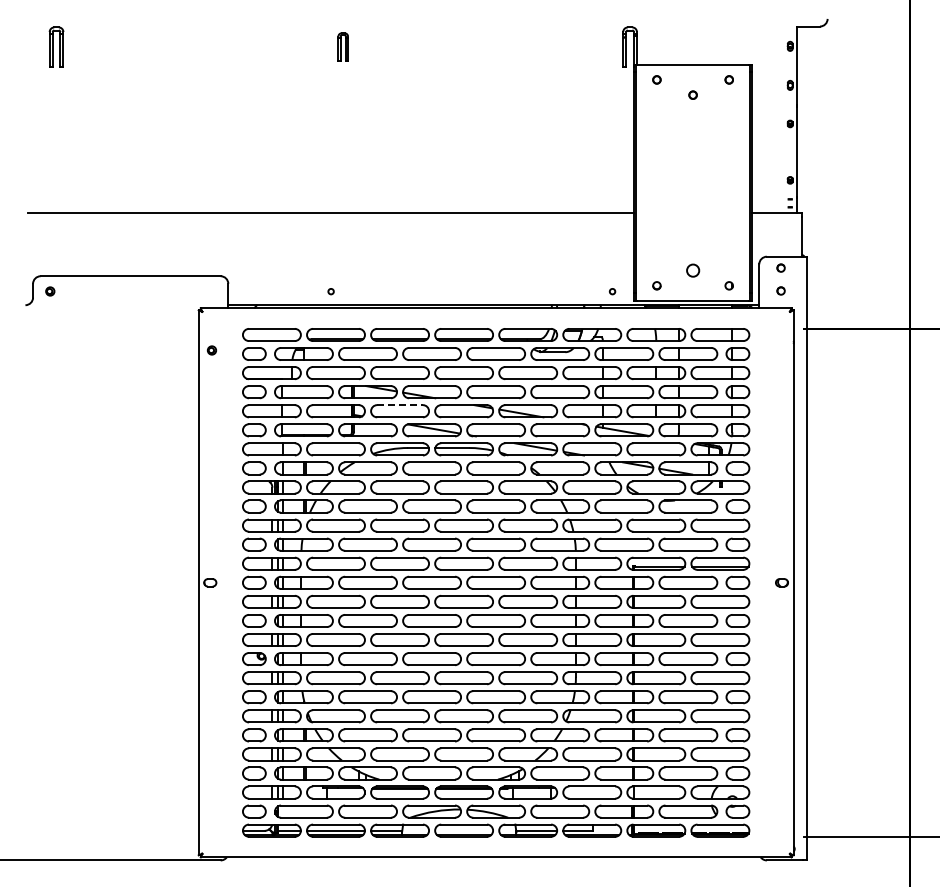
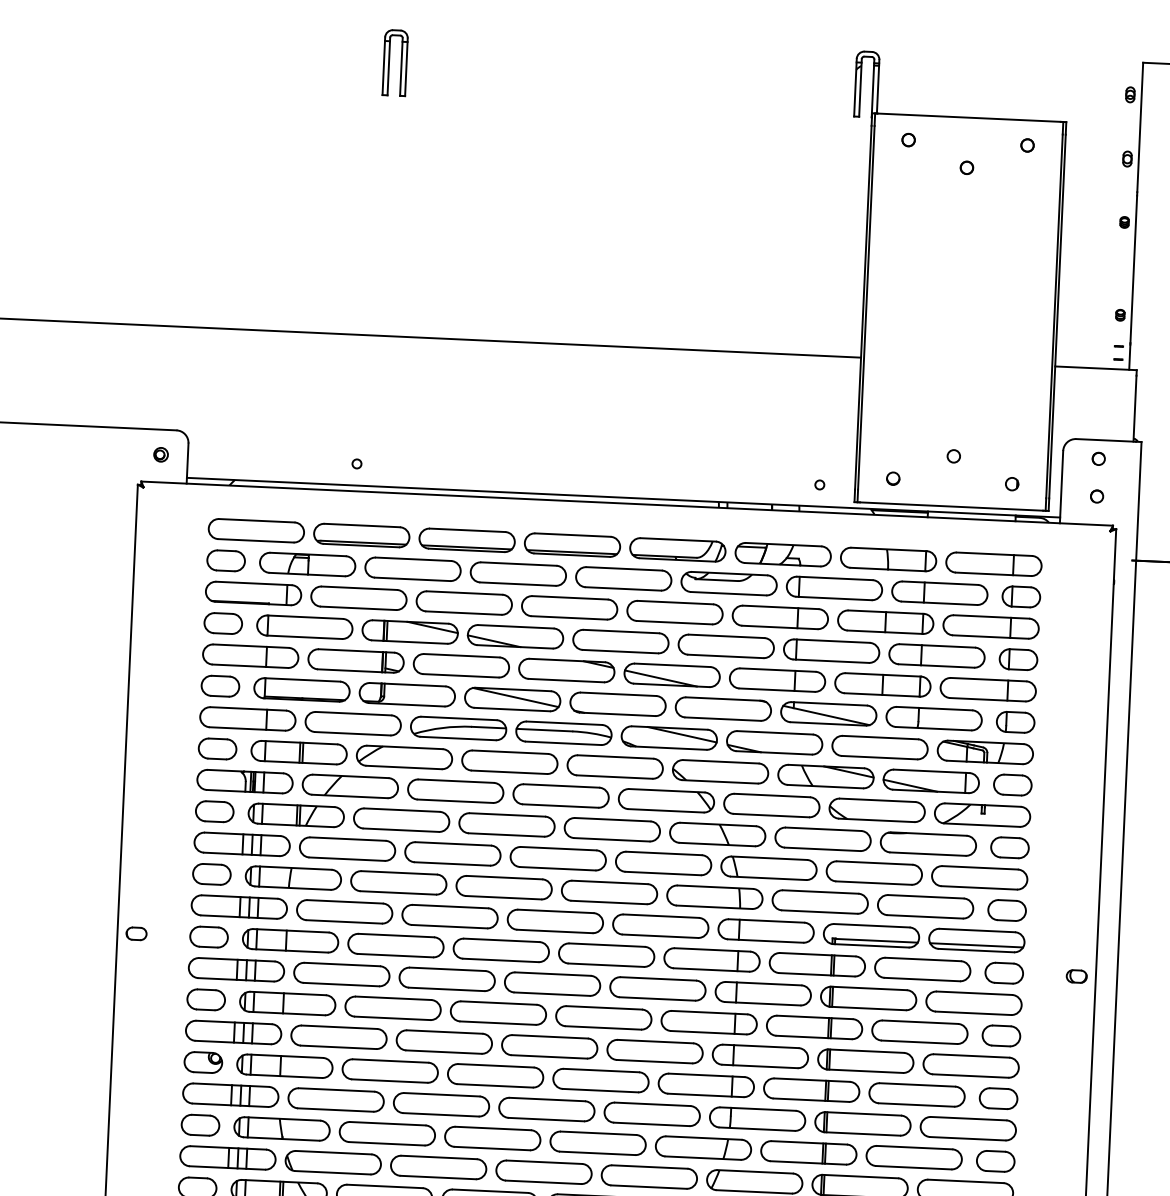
part: (342, 46) -> (394, 61), size x1.43
circle: (692, 270) -> (952, 456), size x0.62
part: (211, 350) -> (160, 454), moved
line: (400, 405) -> (462, 656), dashed -> solid

